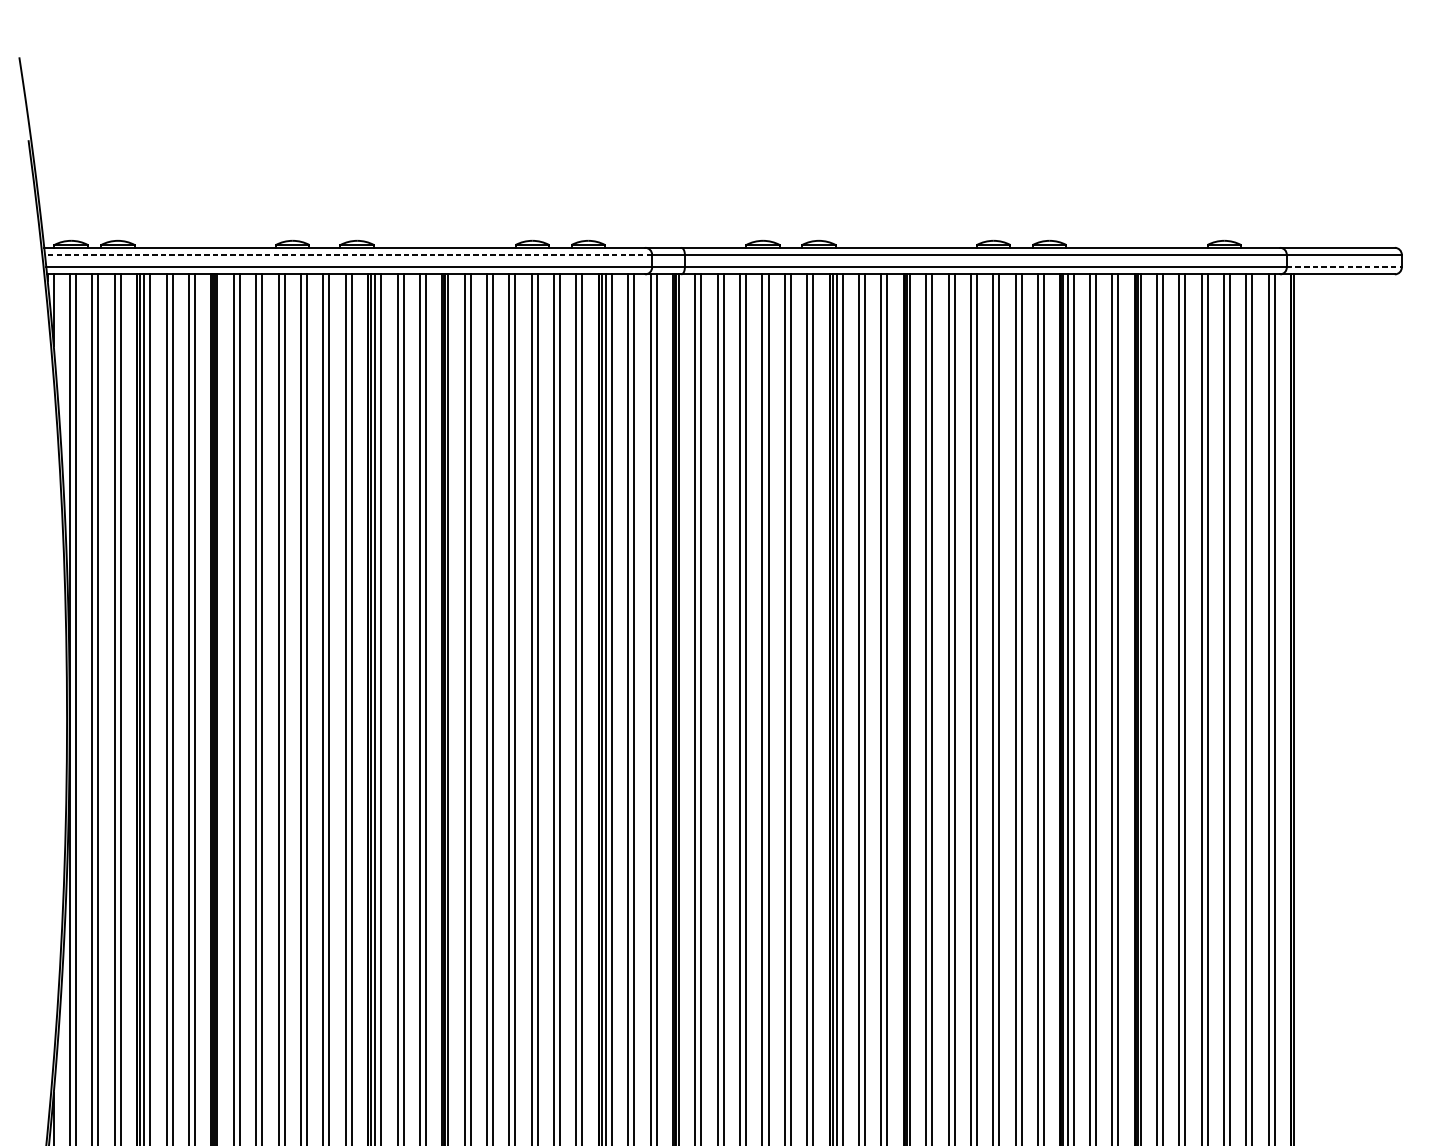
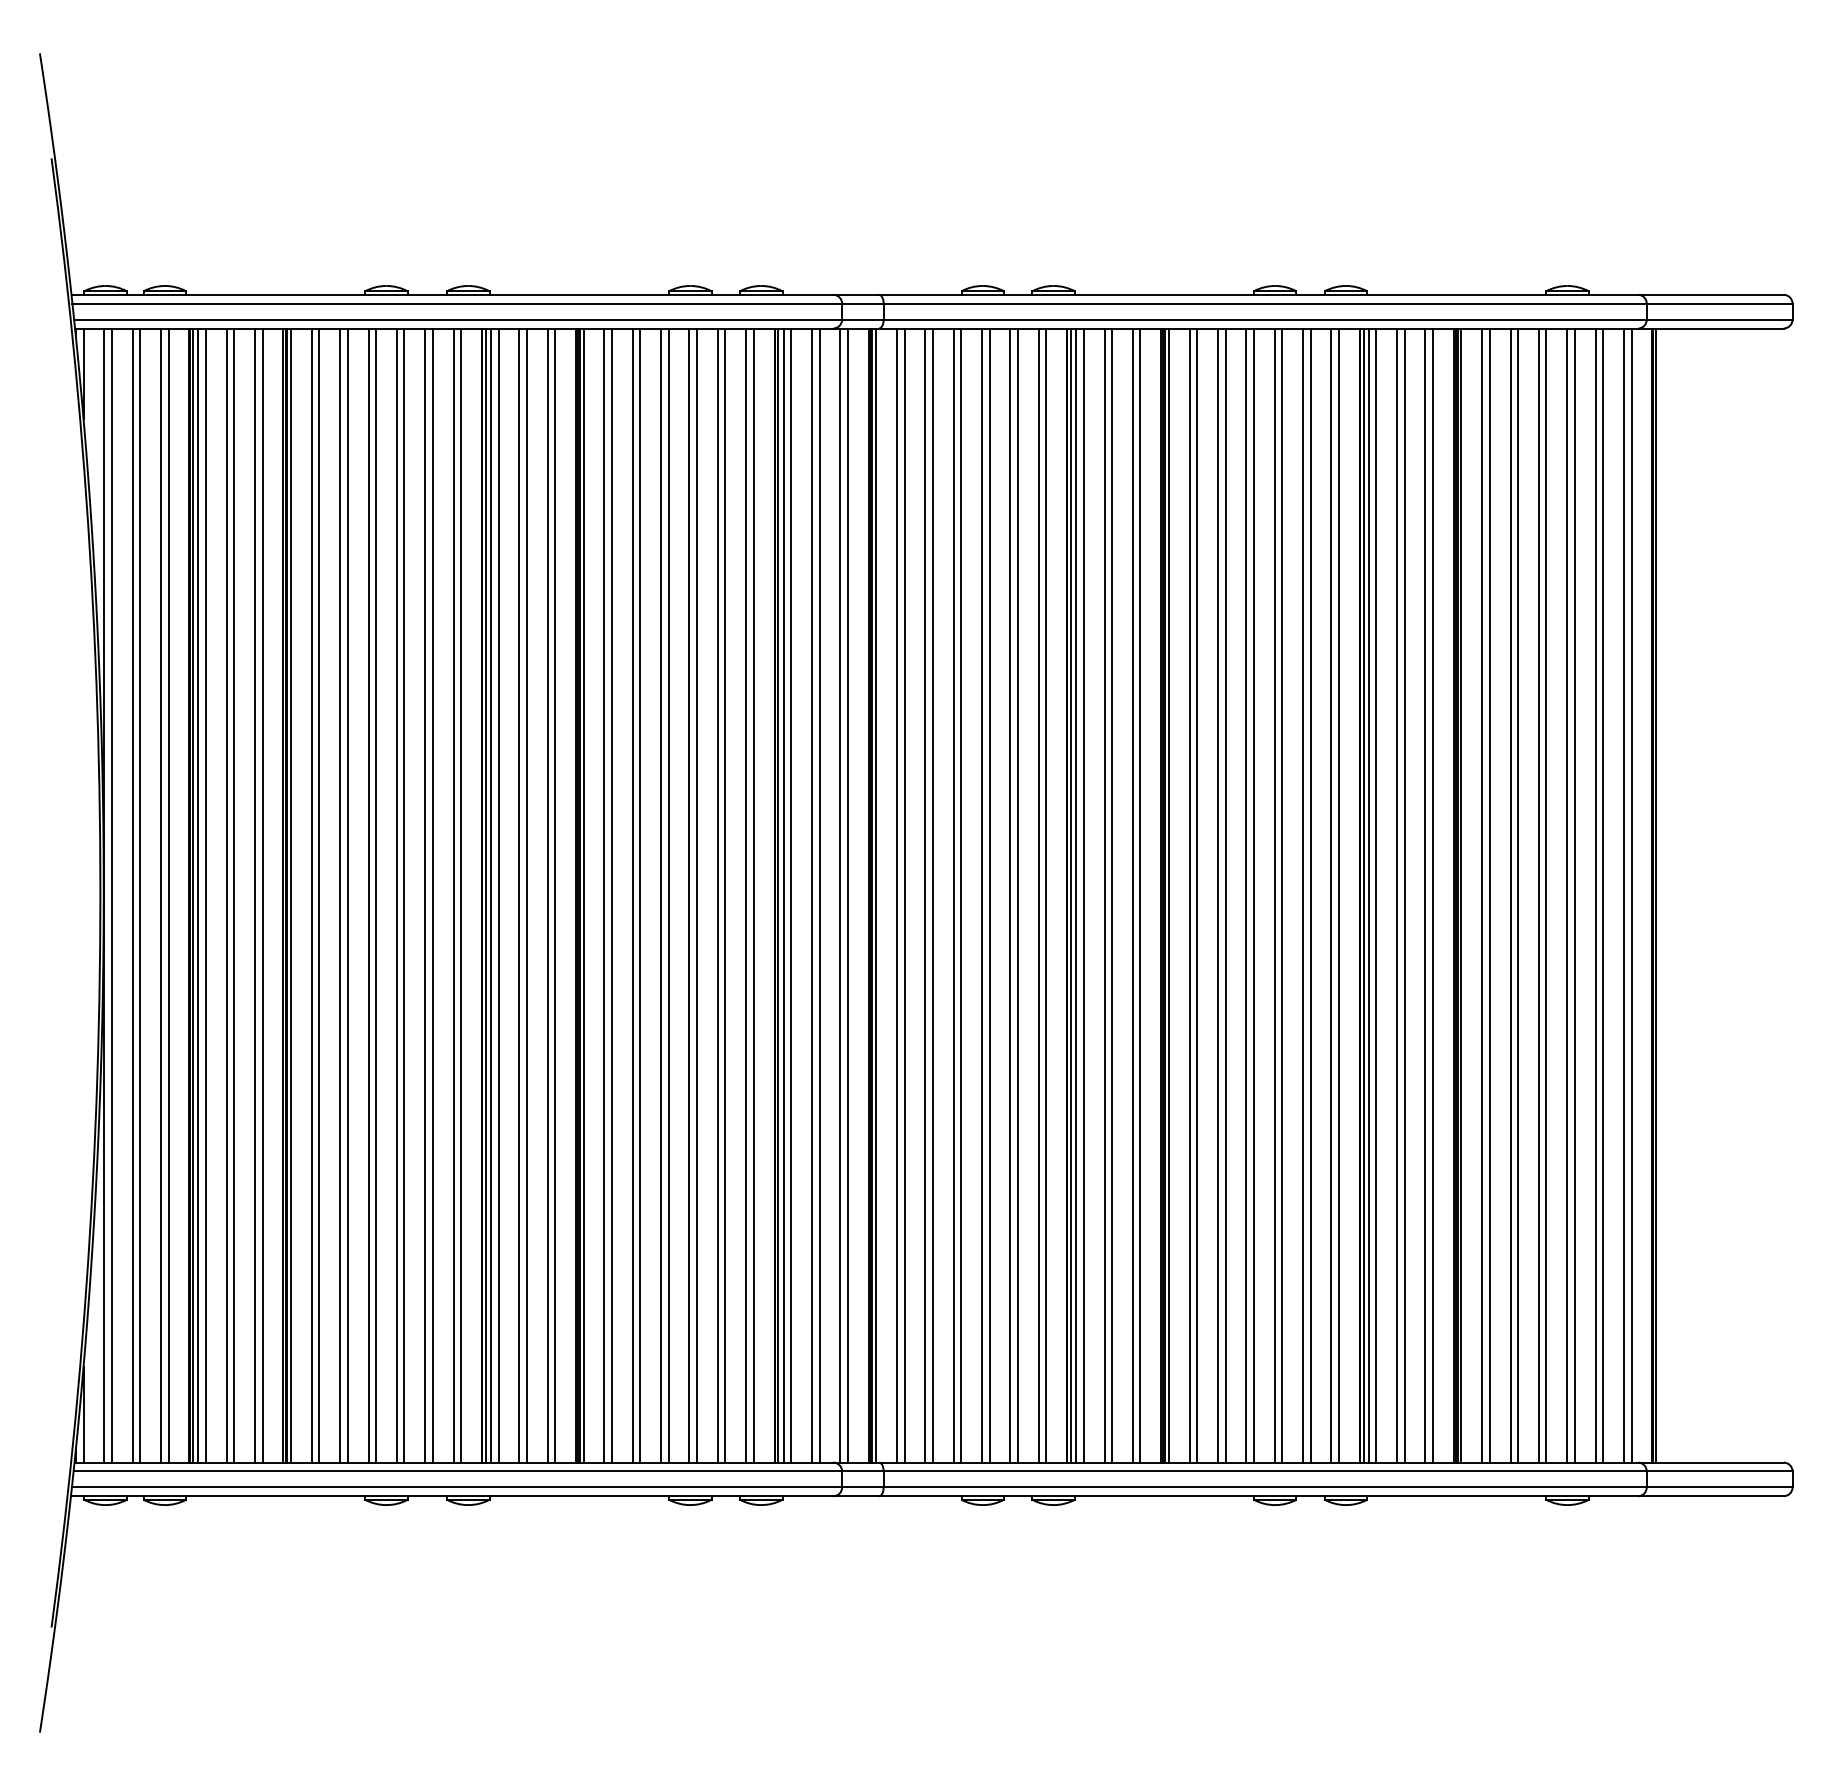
line: (348, 254) -> (457, 303), dashed -> solid
line: (1344, 267) -> (1719, 319), dashed -> solid

